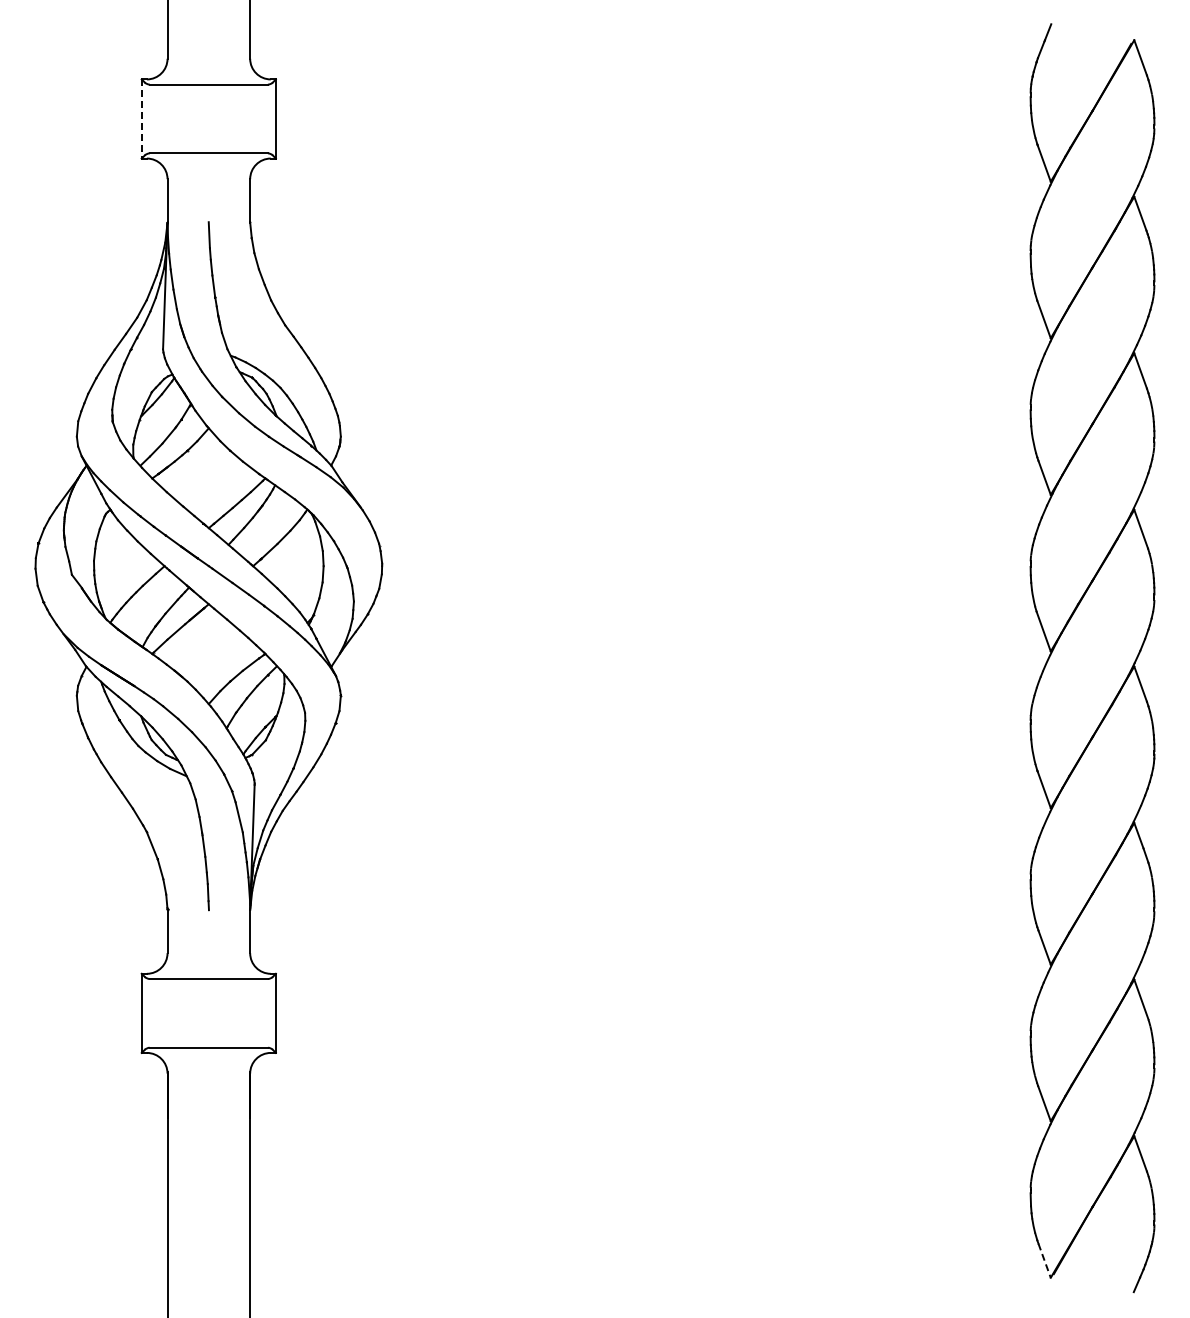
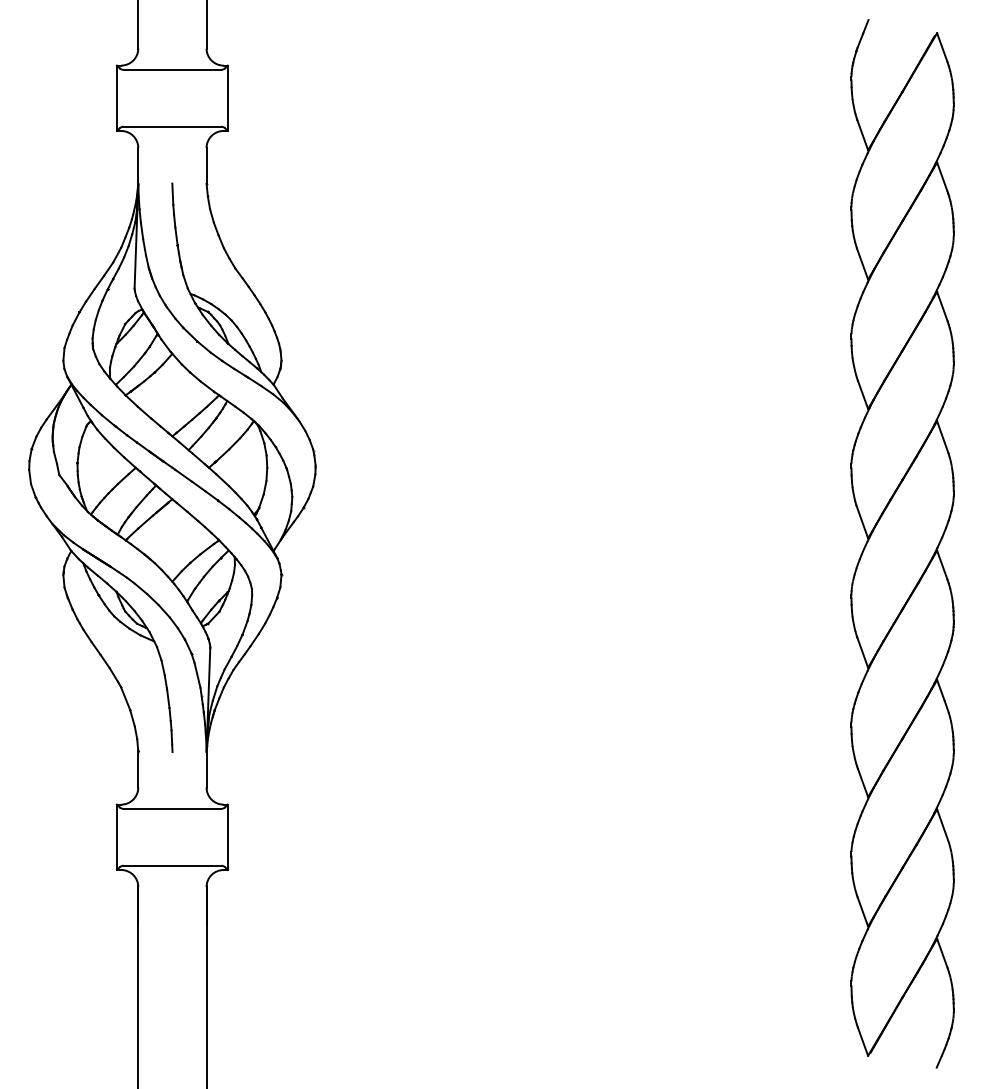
line: (141, 119) -> (116, 98), dashed -> solid
line: (1044, 1261) -> (862, 1042), dashed -> solid

